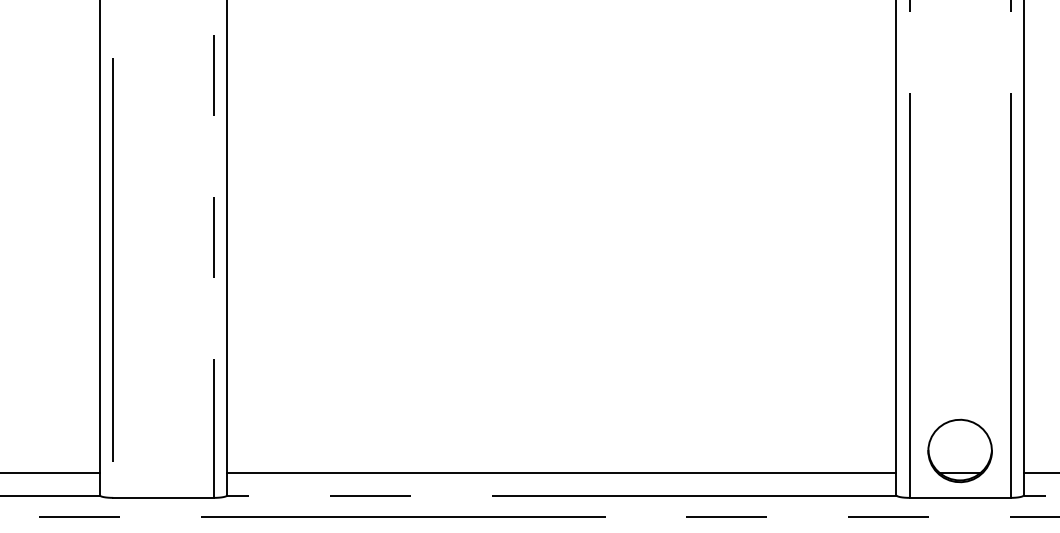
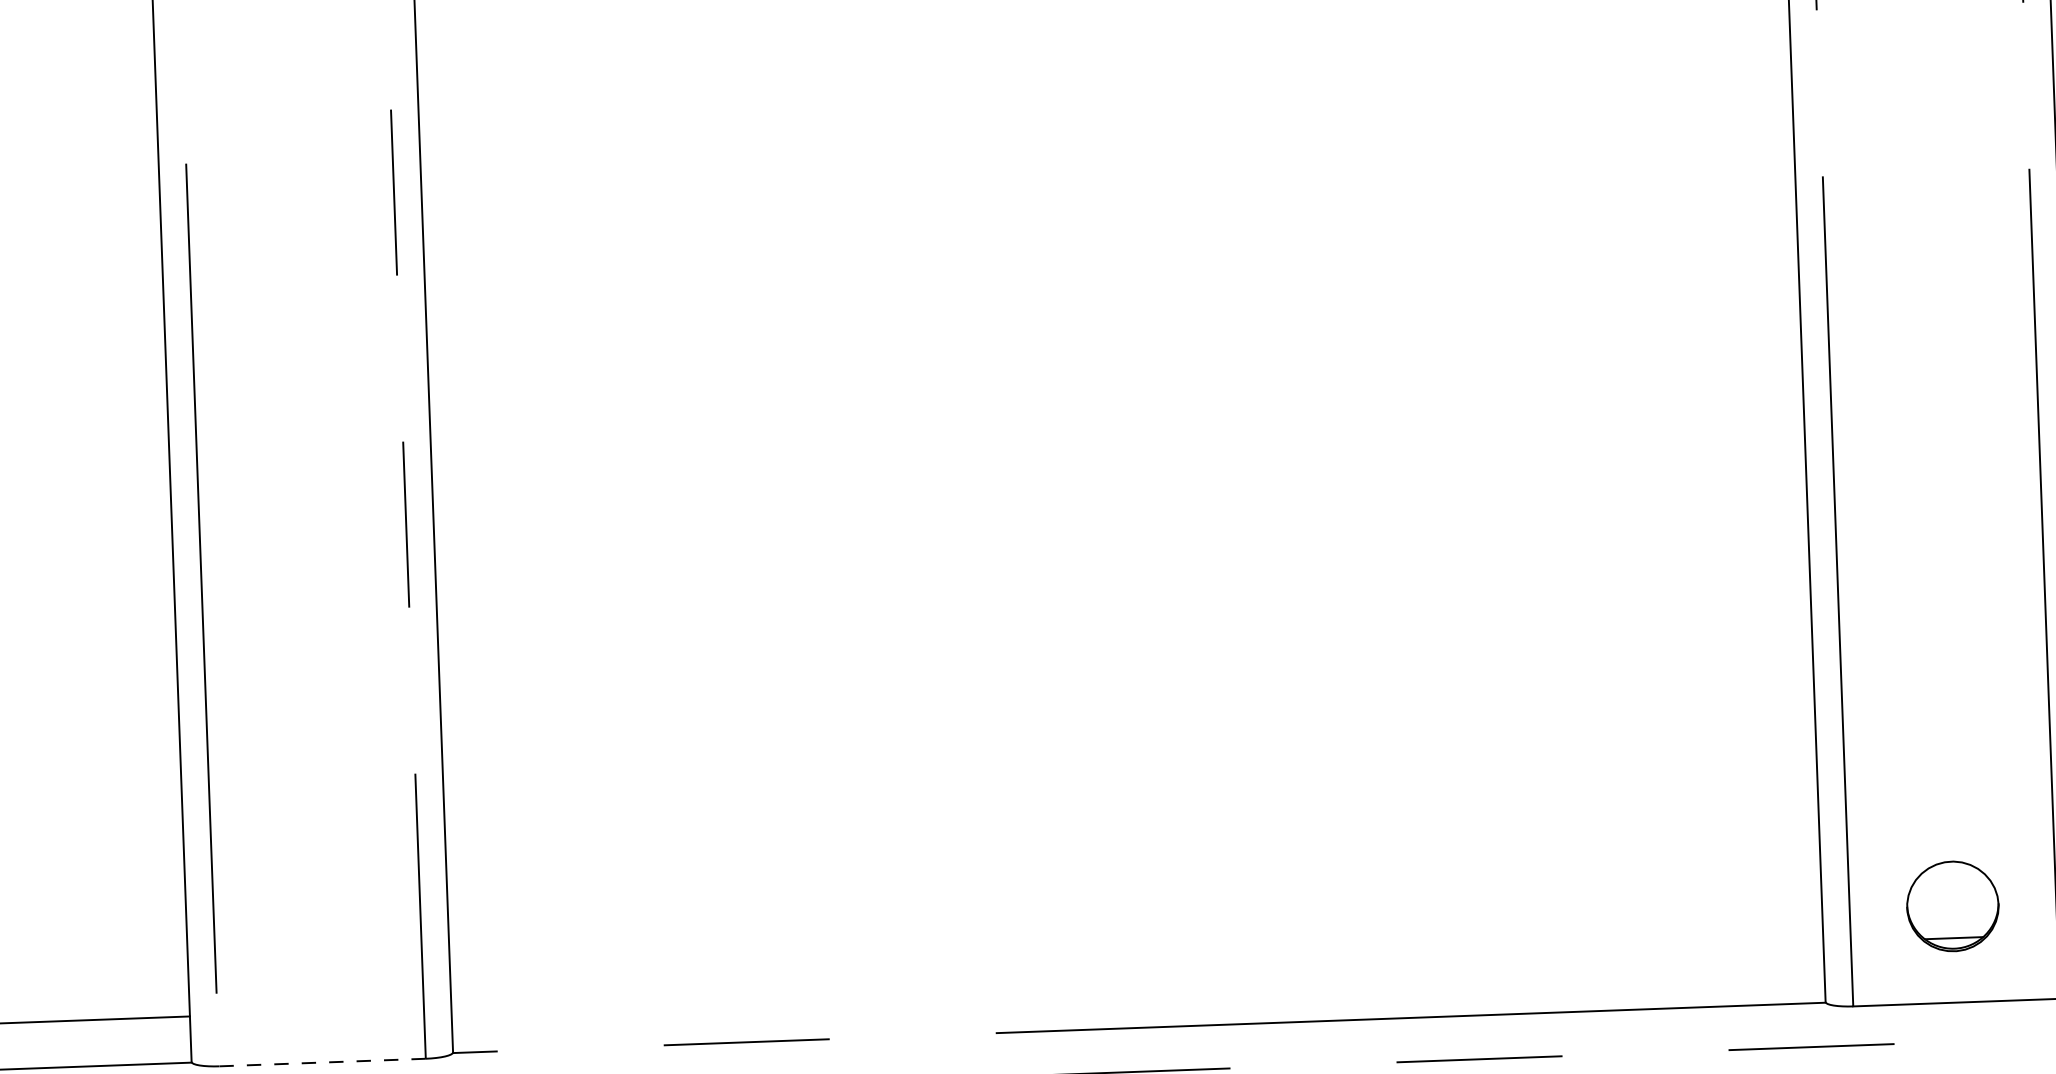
part: (959, 450) -> (1951, 905), size x0.7
line: (561, 473) -> (1136, 982), removed
line: (163, 497) -> (322, 1061), solid -> dashed

